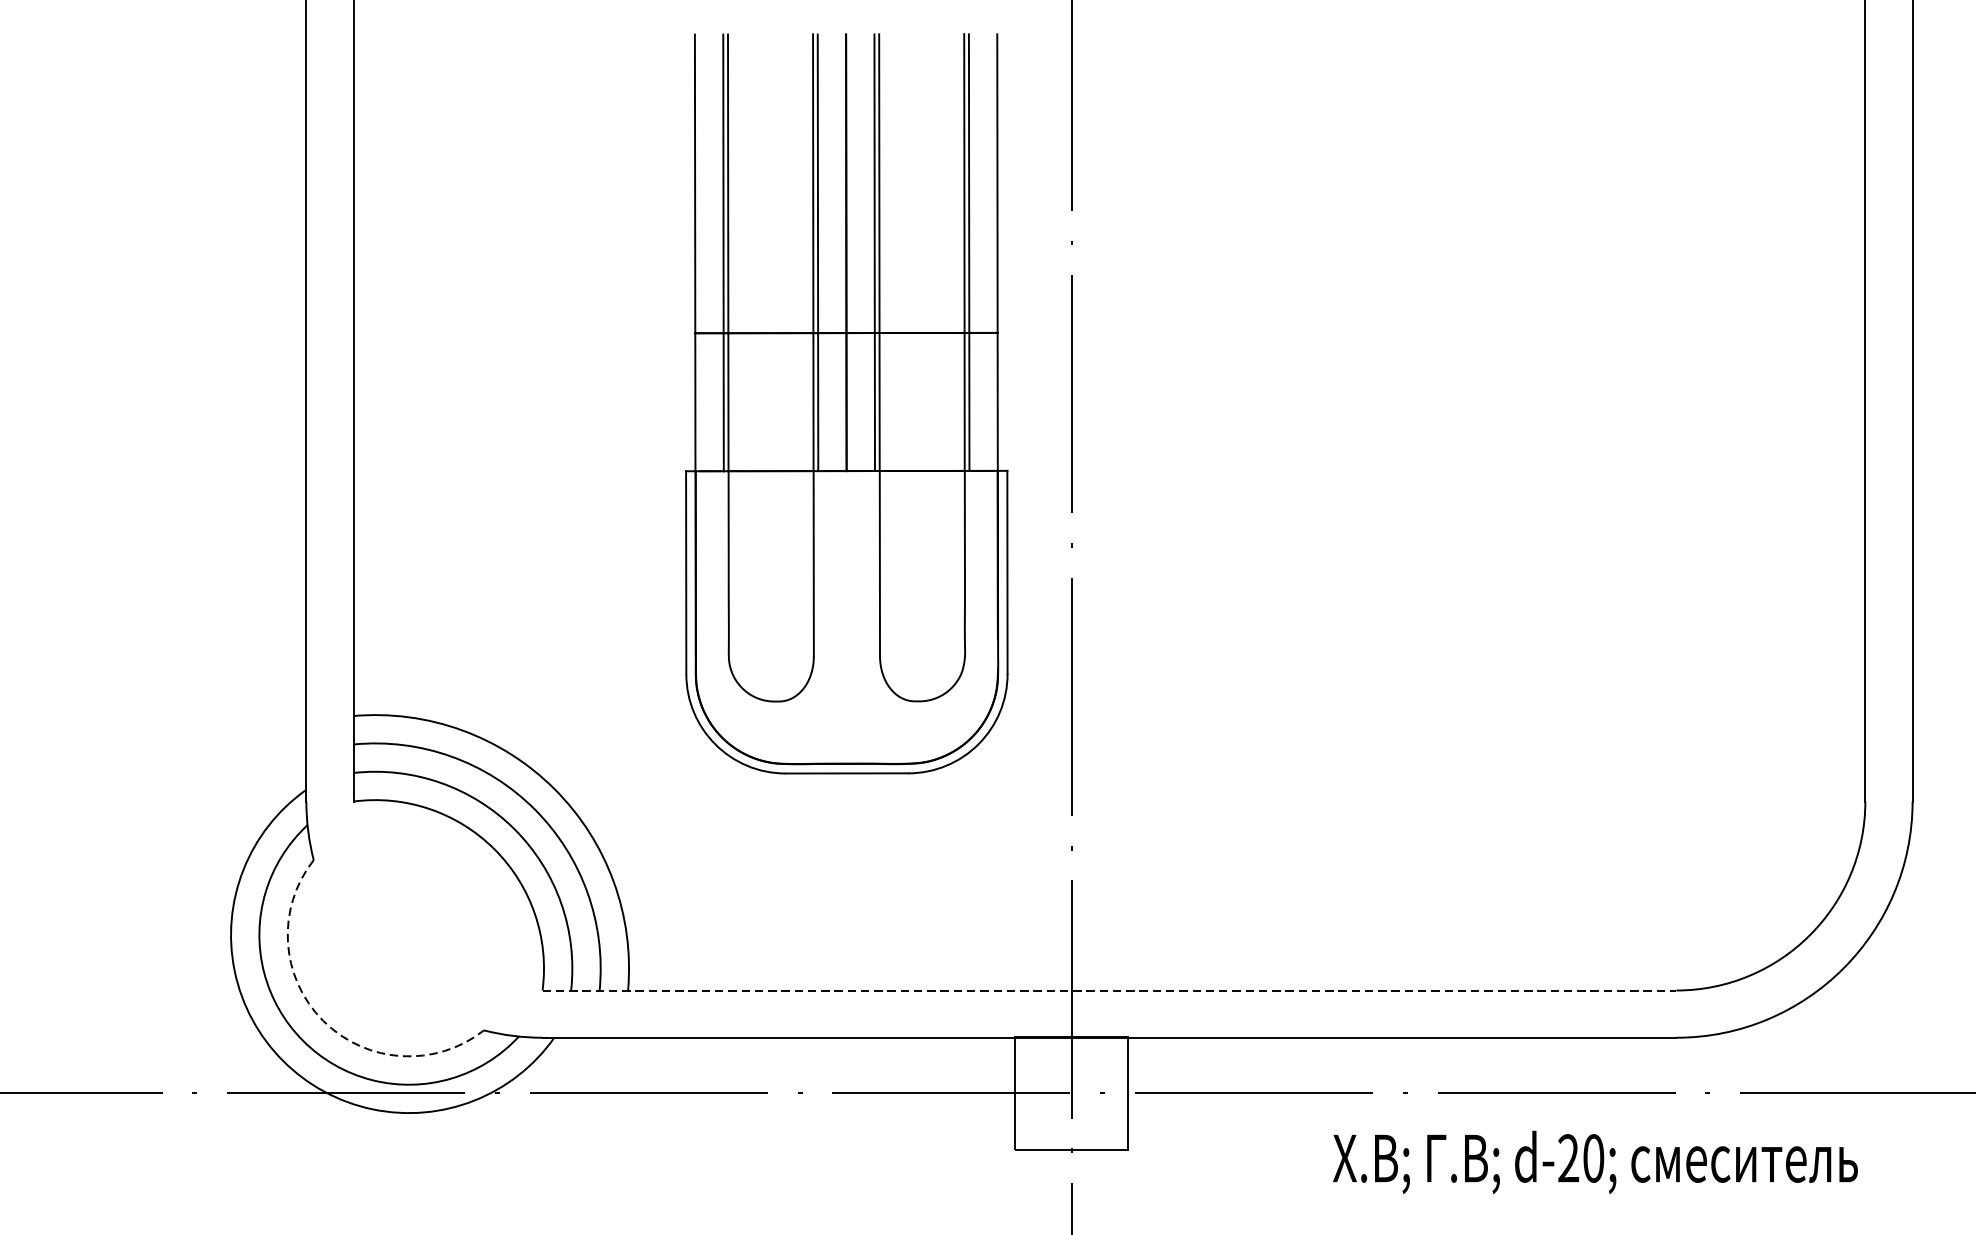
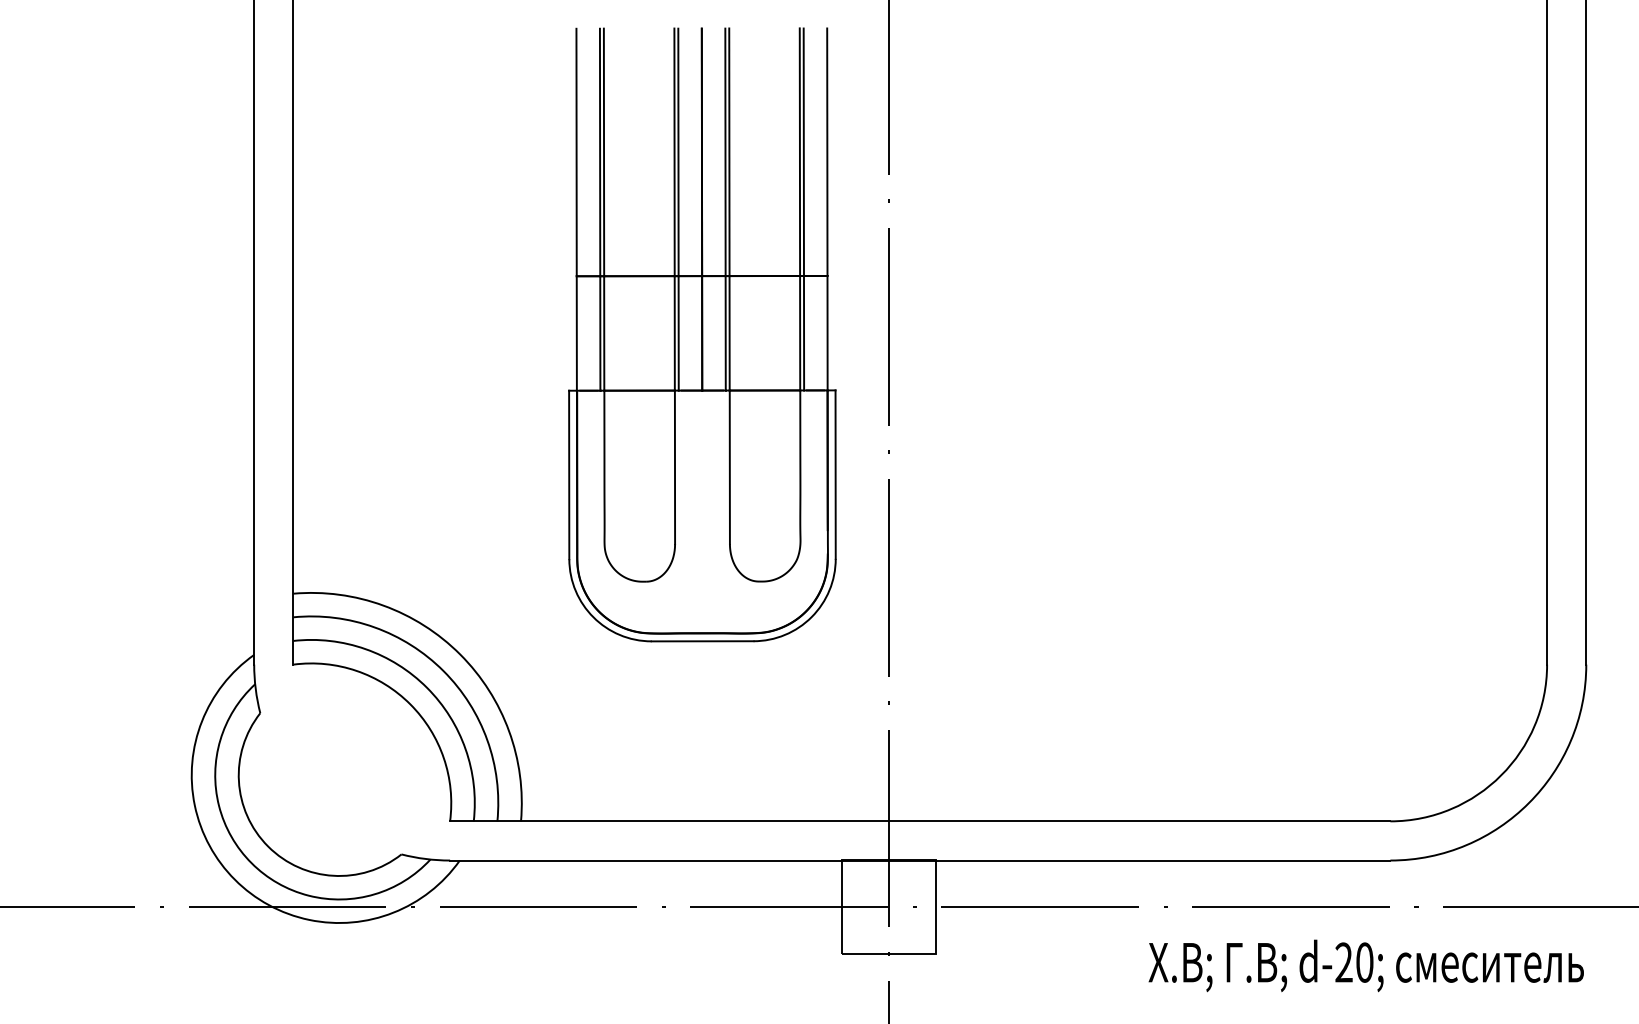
line: (1109, 990) -> (920, 821), dashed -> solid
arc: (323, 1020) -> (268, 846), dashed -> solid
text: (1594, 1161) -> (1365, 965), moved

